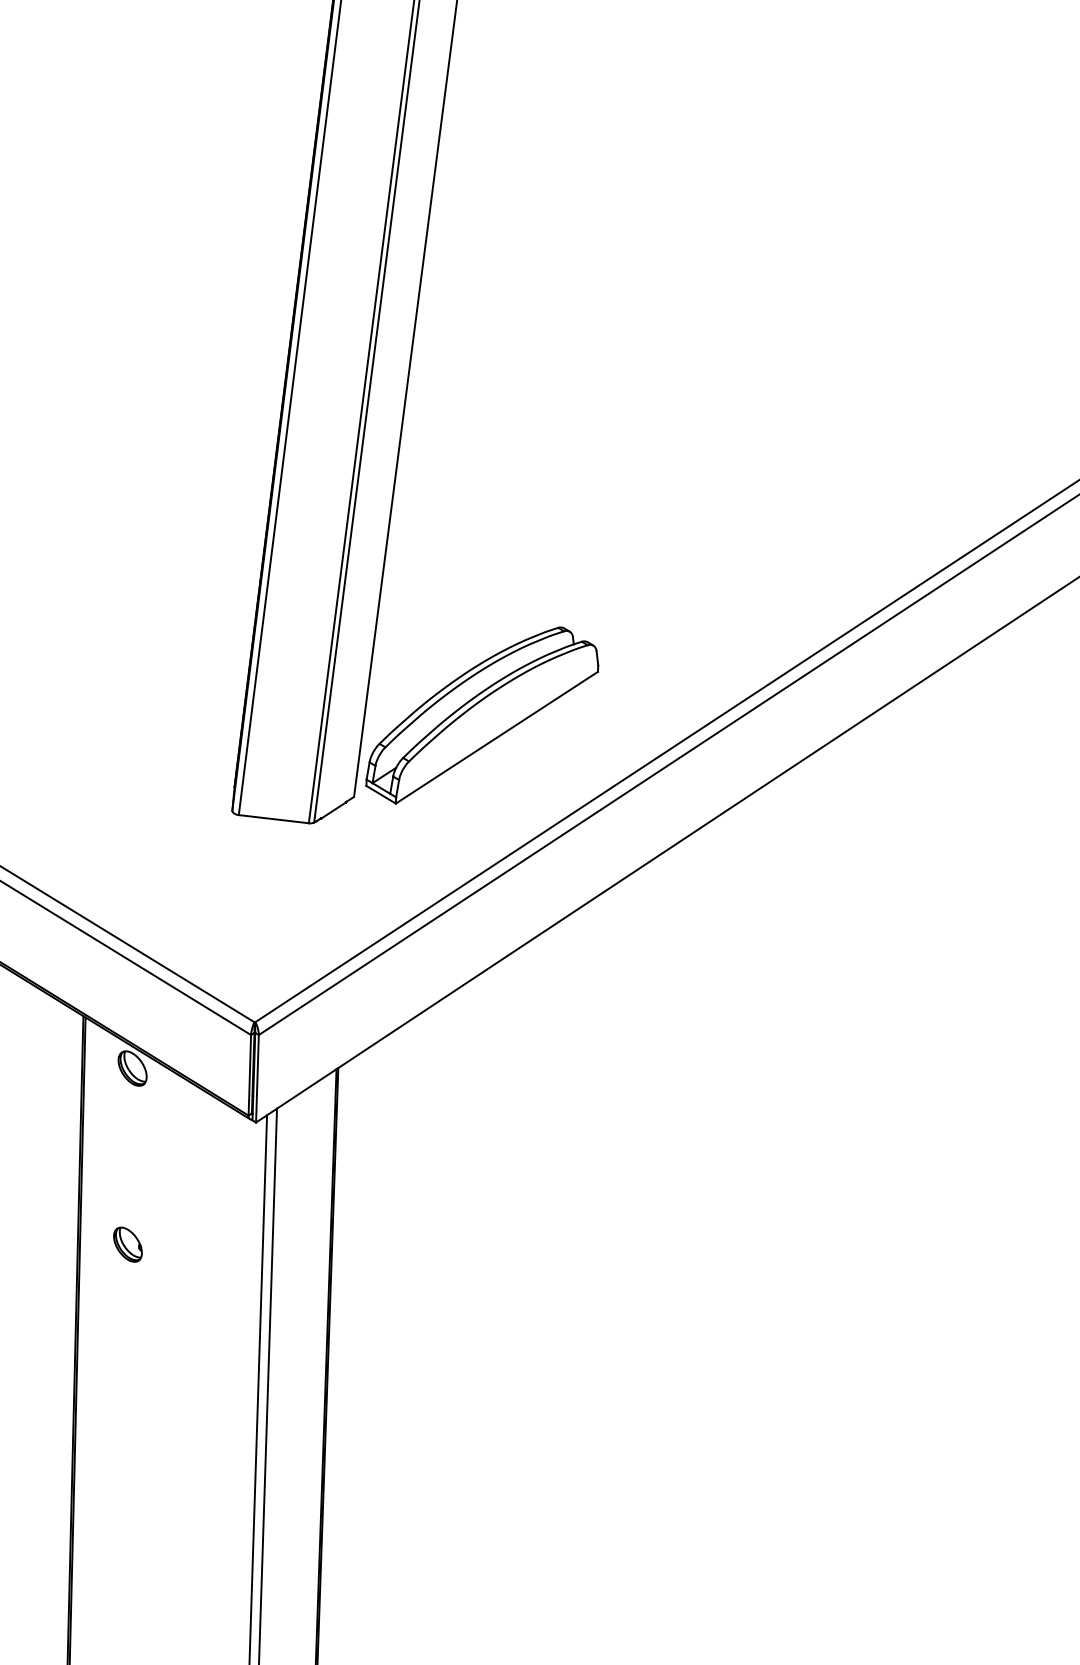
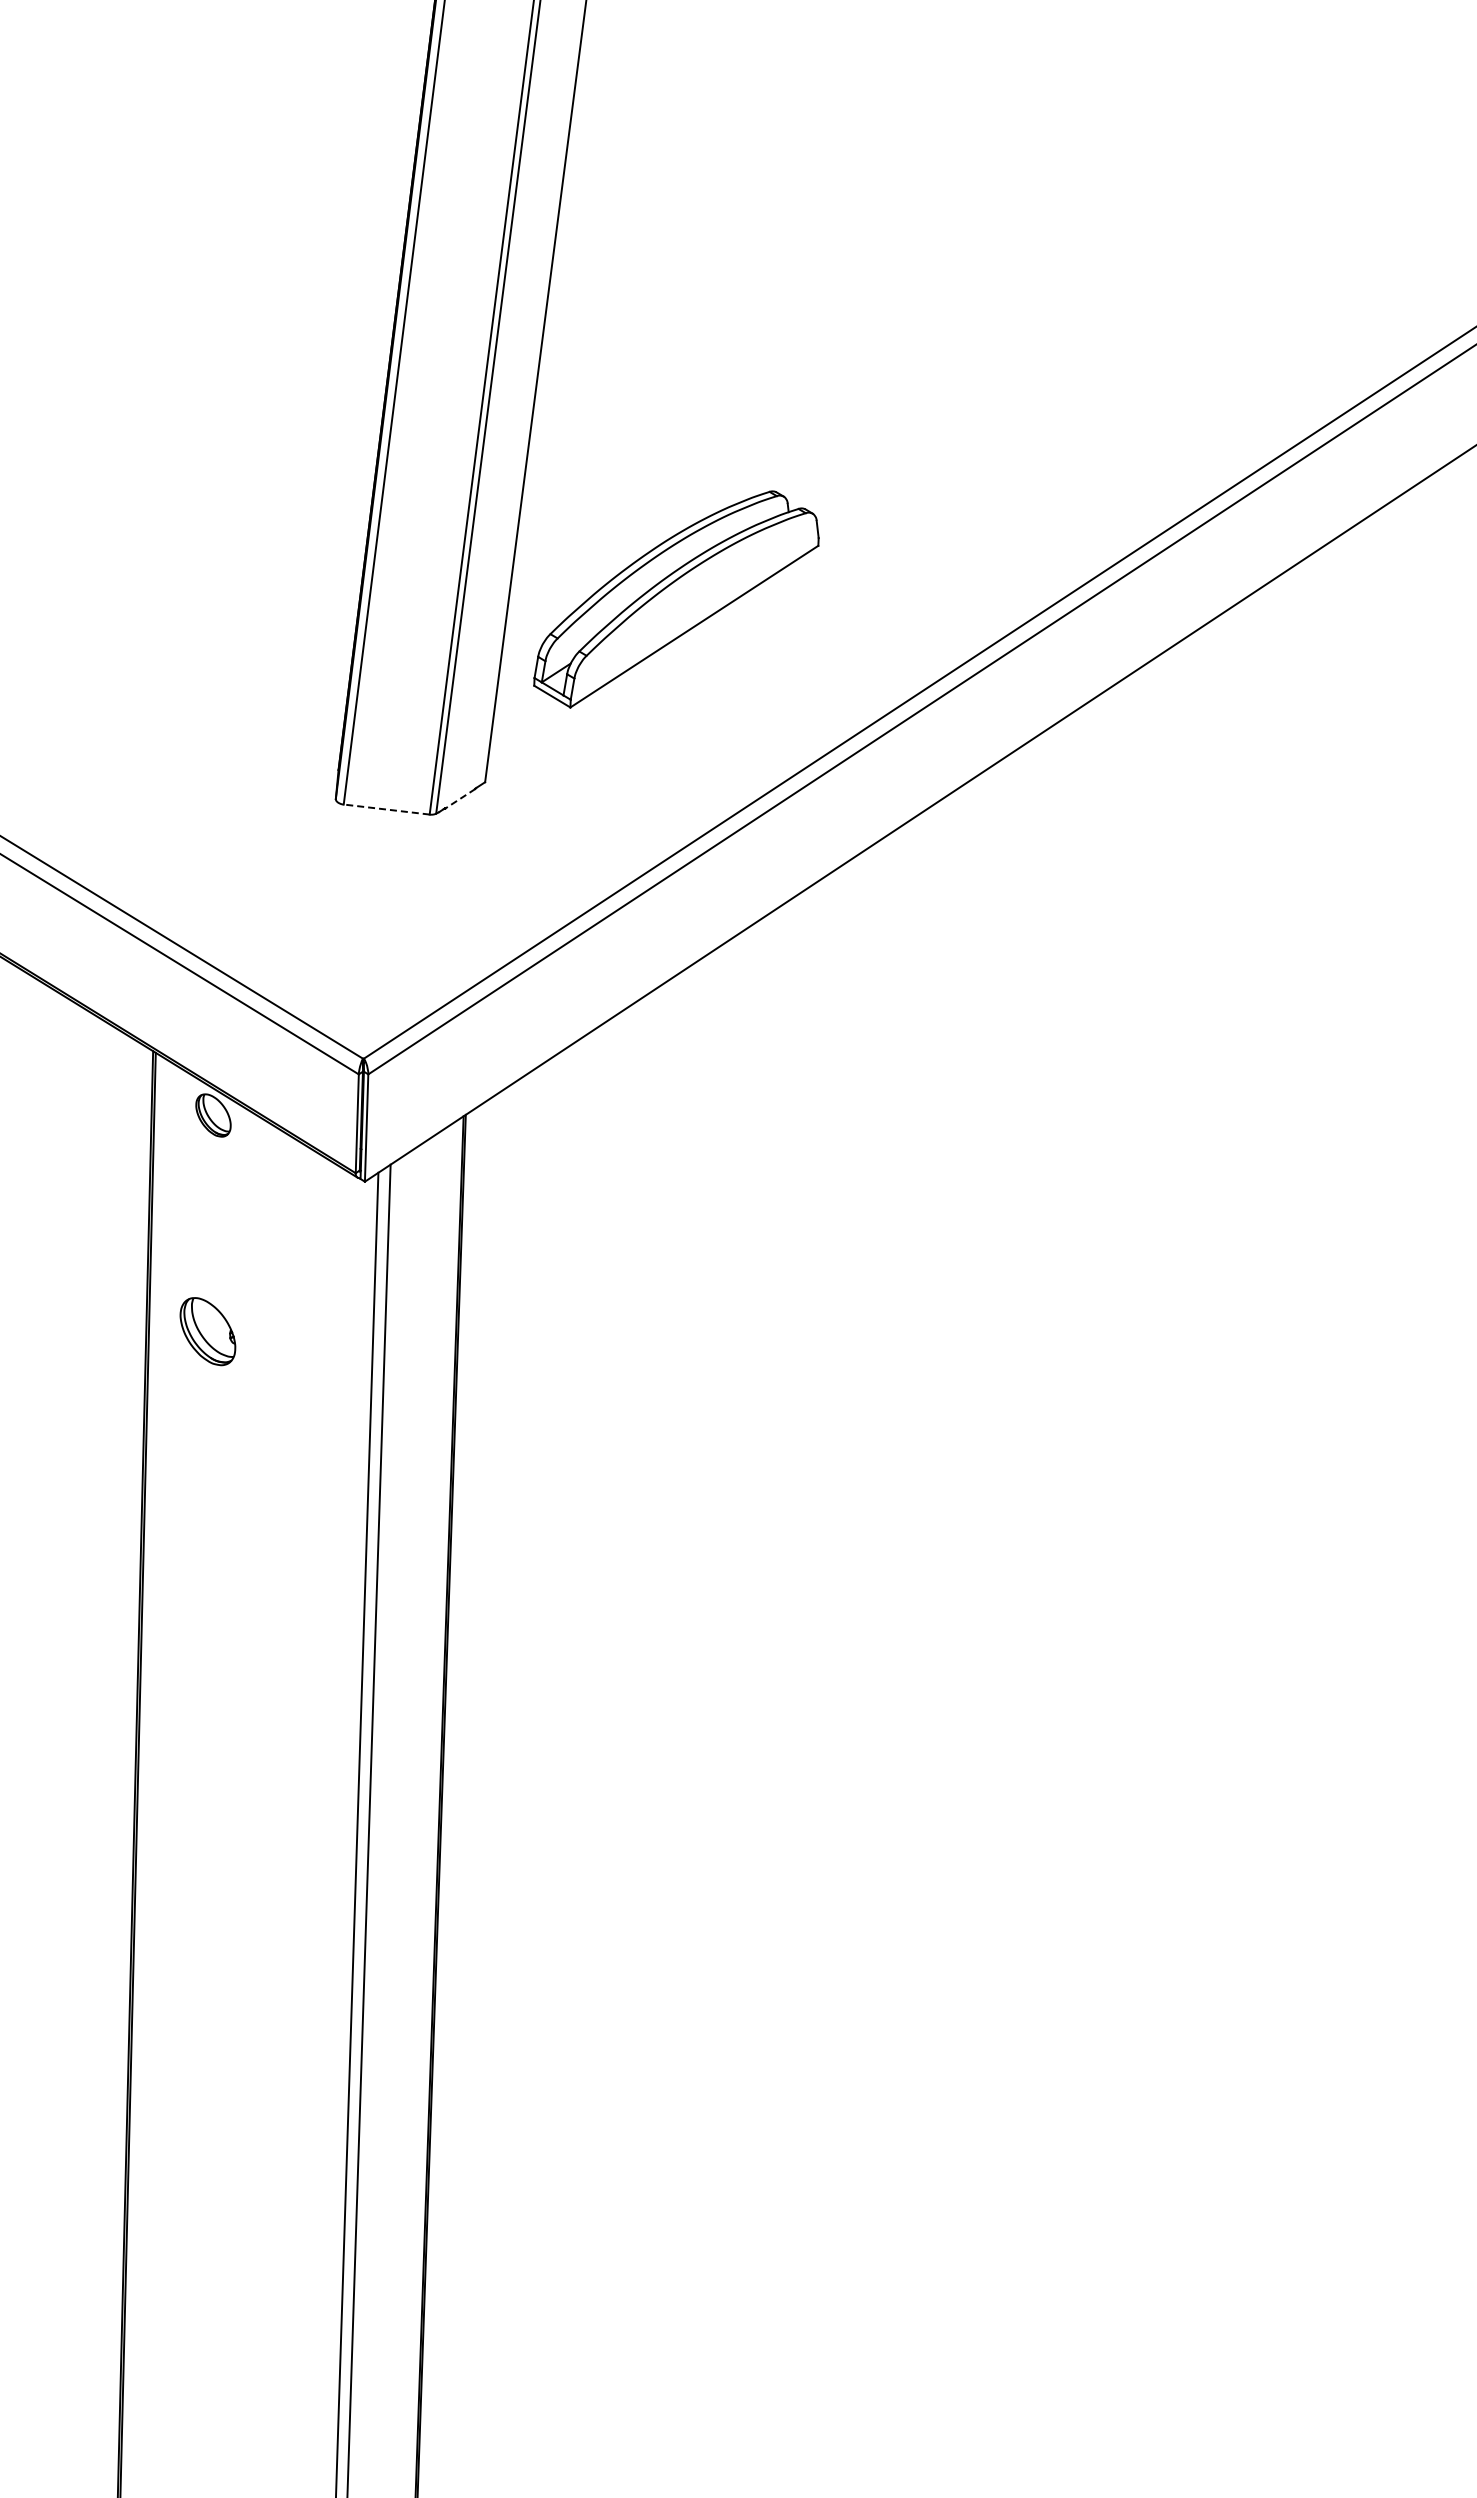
part: (482, 715) -> (676, 599), moved
line: (333, 810) -> (460, 798), solid -> dashed
line: (273, 819) -> (386, 809), solid -> dashed
part: (127, 1244) -> (207, 1331), size x1.6

